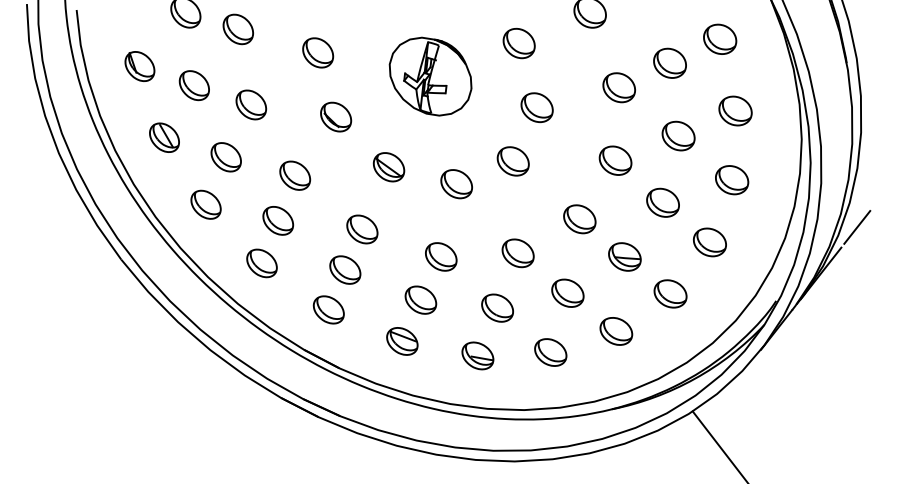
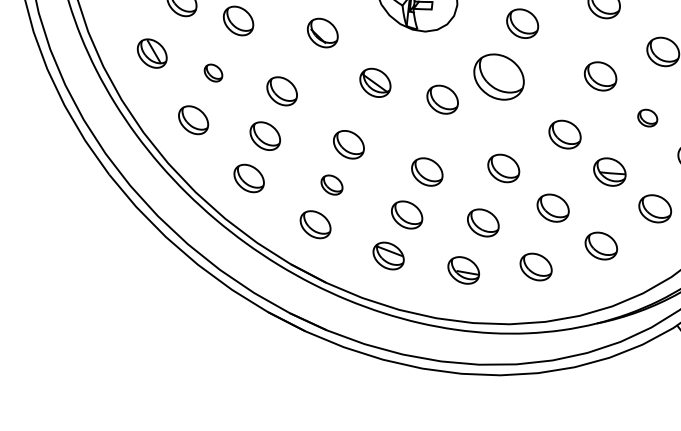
part: (225, 157) -> (212, 73), size x0.6
part: (512, 161) -> (498, 77), size x1.6
part: (662, 202) -> (647, 117), size x0.6
part: (345, 269) -> (332, 184), size x0.7

